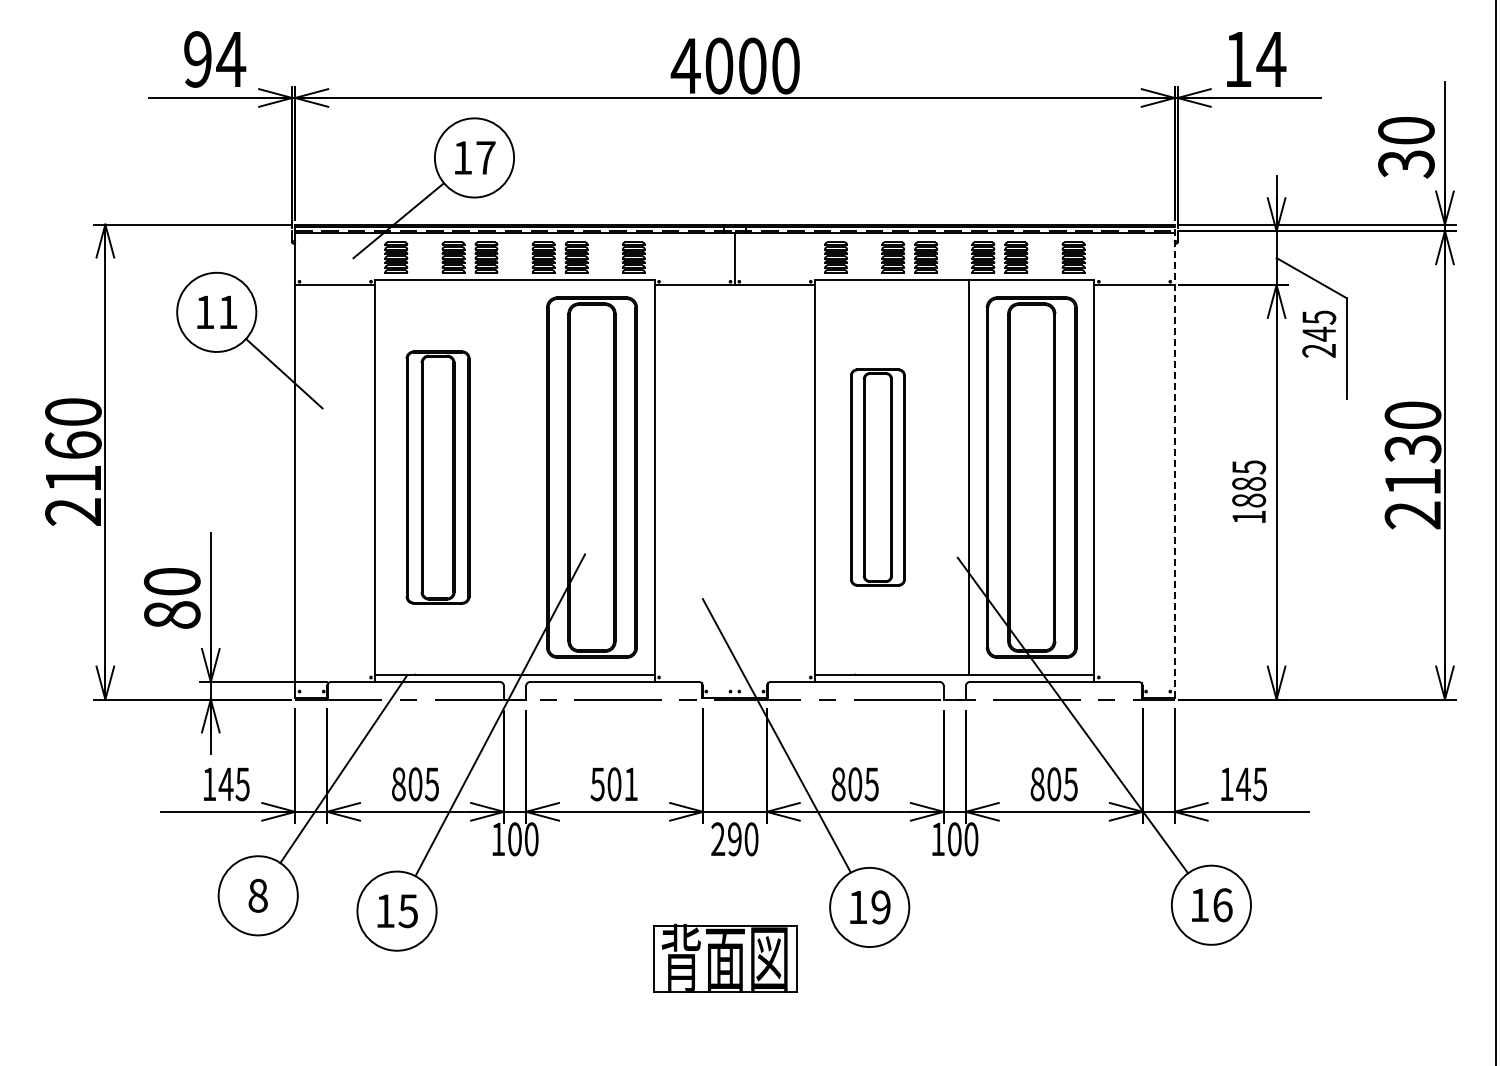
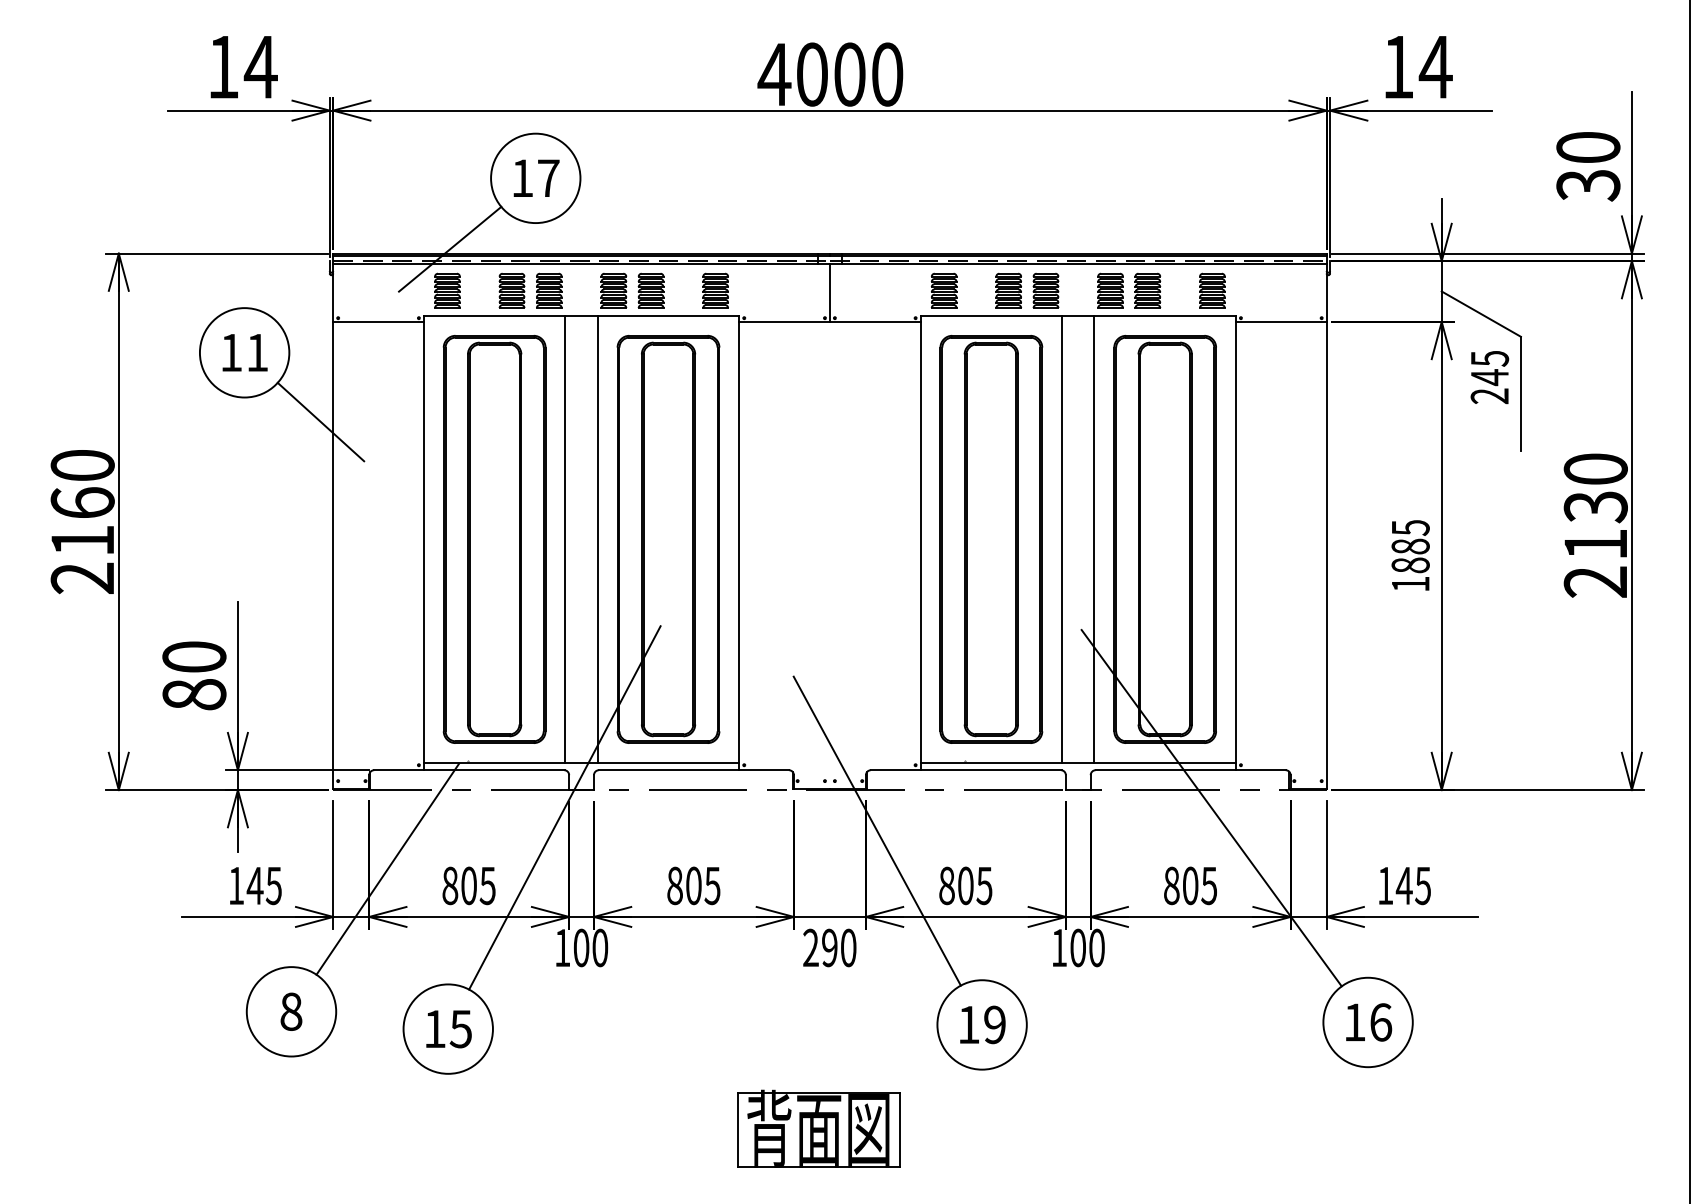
text: (197, 59) -> (222, 67), 94 -> 14
line: (1174, 461) -> (1326, 521), dashed -> solid
part: (437, 477) -> (493, 539), size x1.43
line: (500, 477) -> (565, 539), added
line: (529, 477) -> (597, 539), added
part: (877, 477) -> (990, 539), size x1.67
line: (940, 477) -> (1062, 539), added
text: (613, 784) -> (692, 886), 501 -> 805
part: (725, 957) -> (819, 1127), moved

